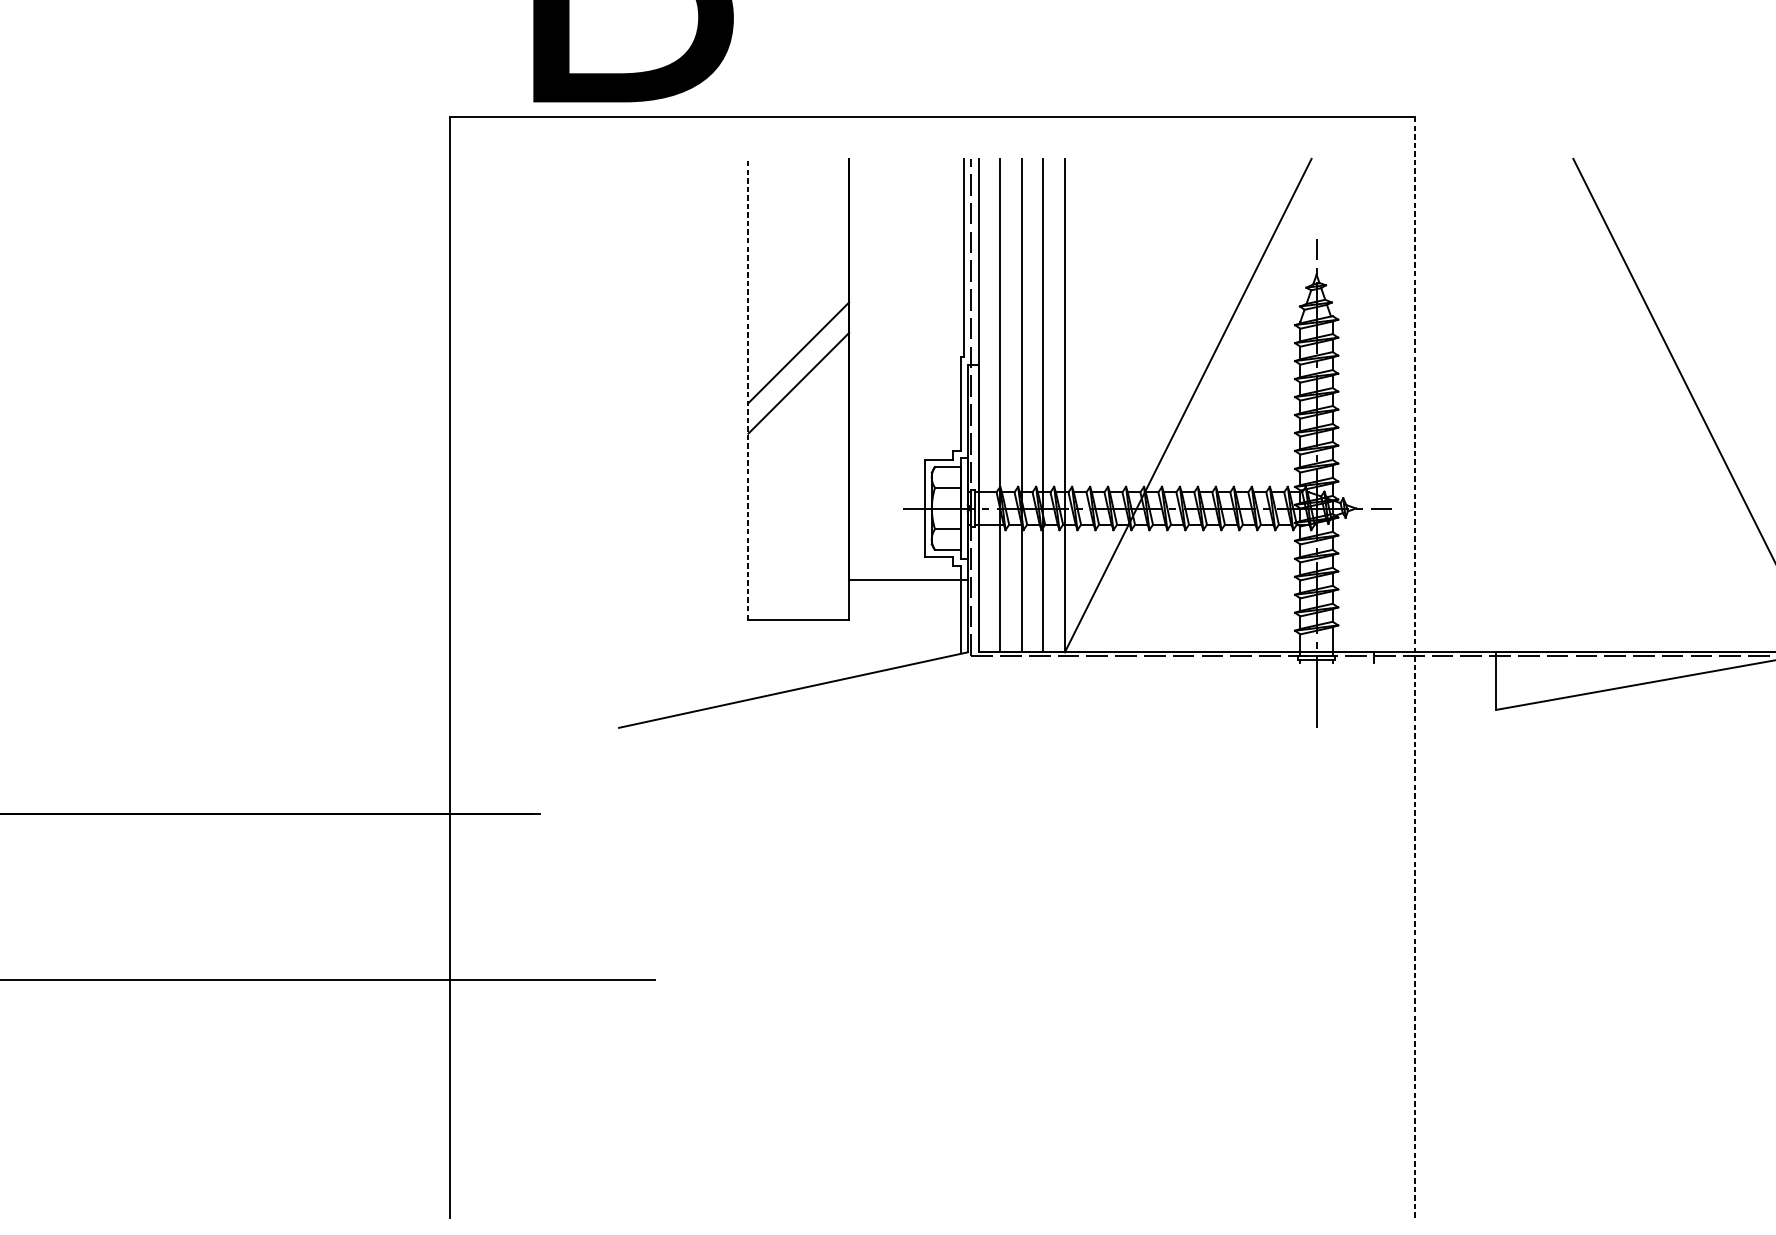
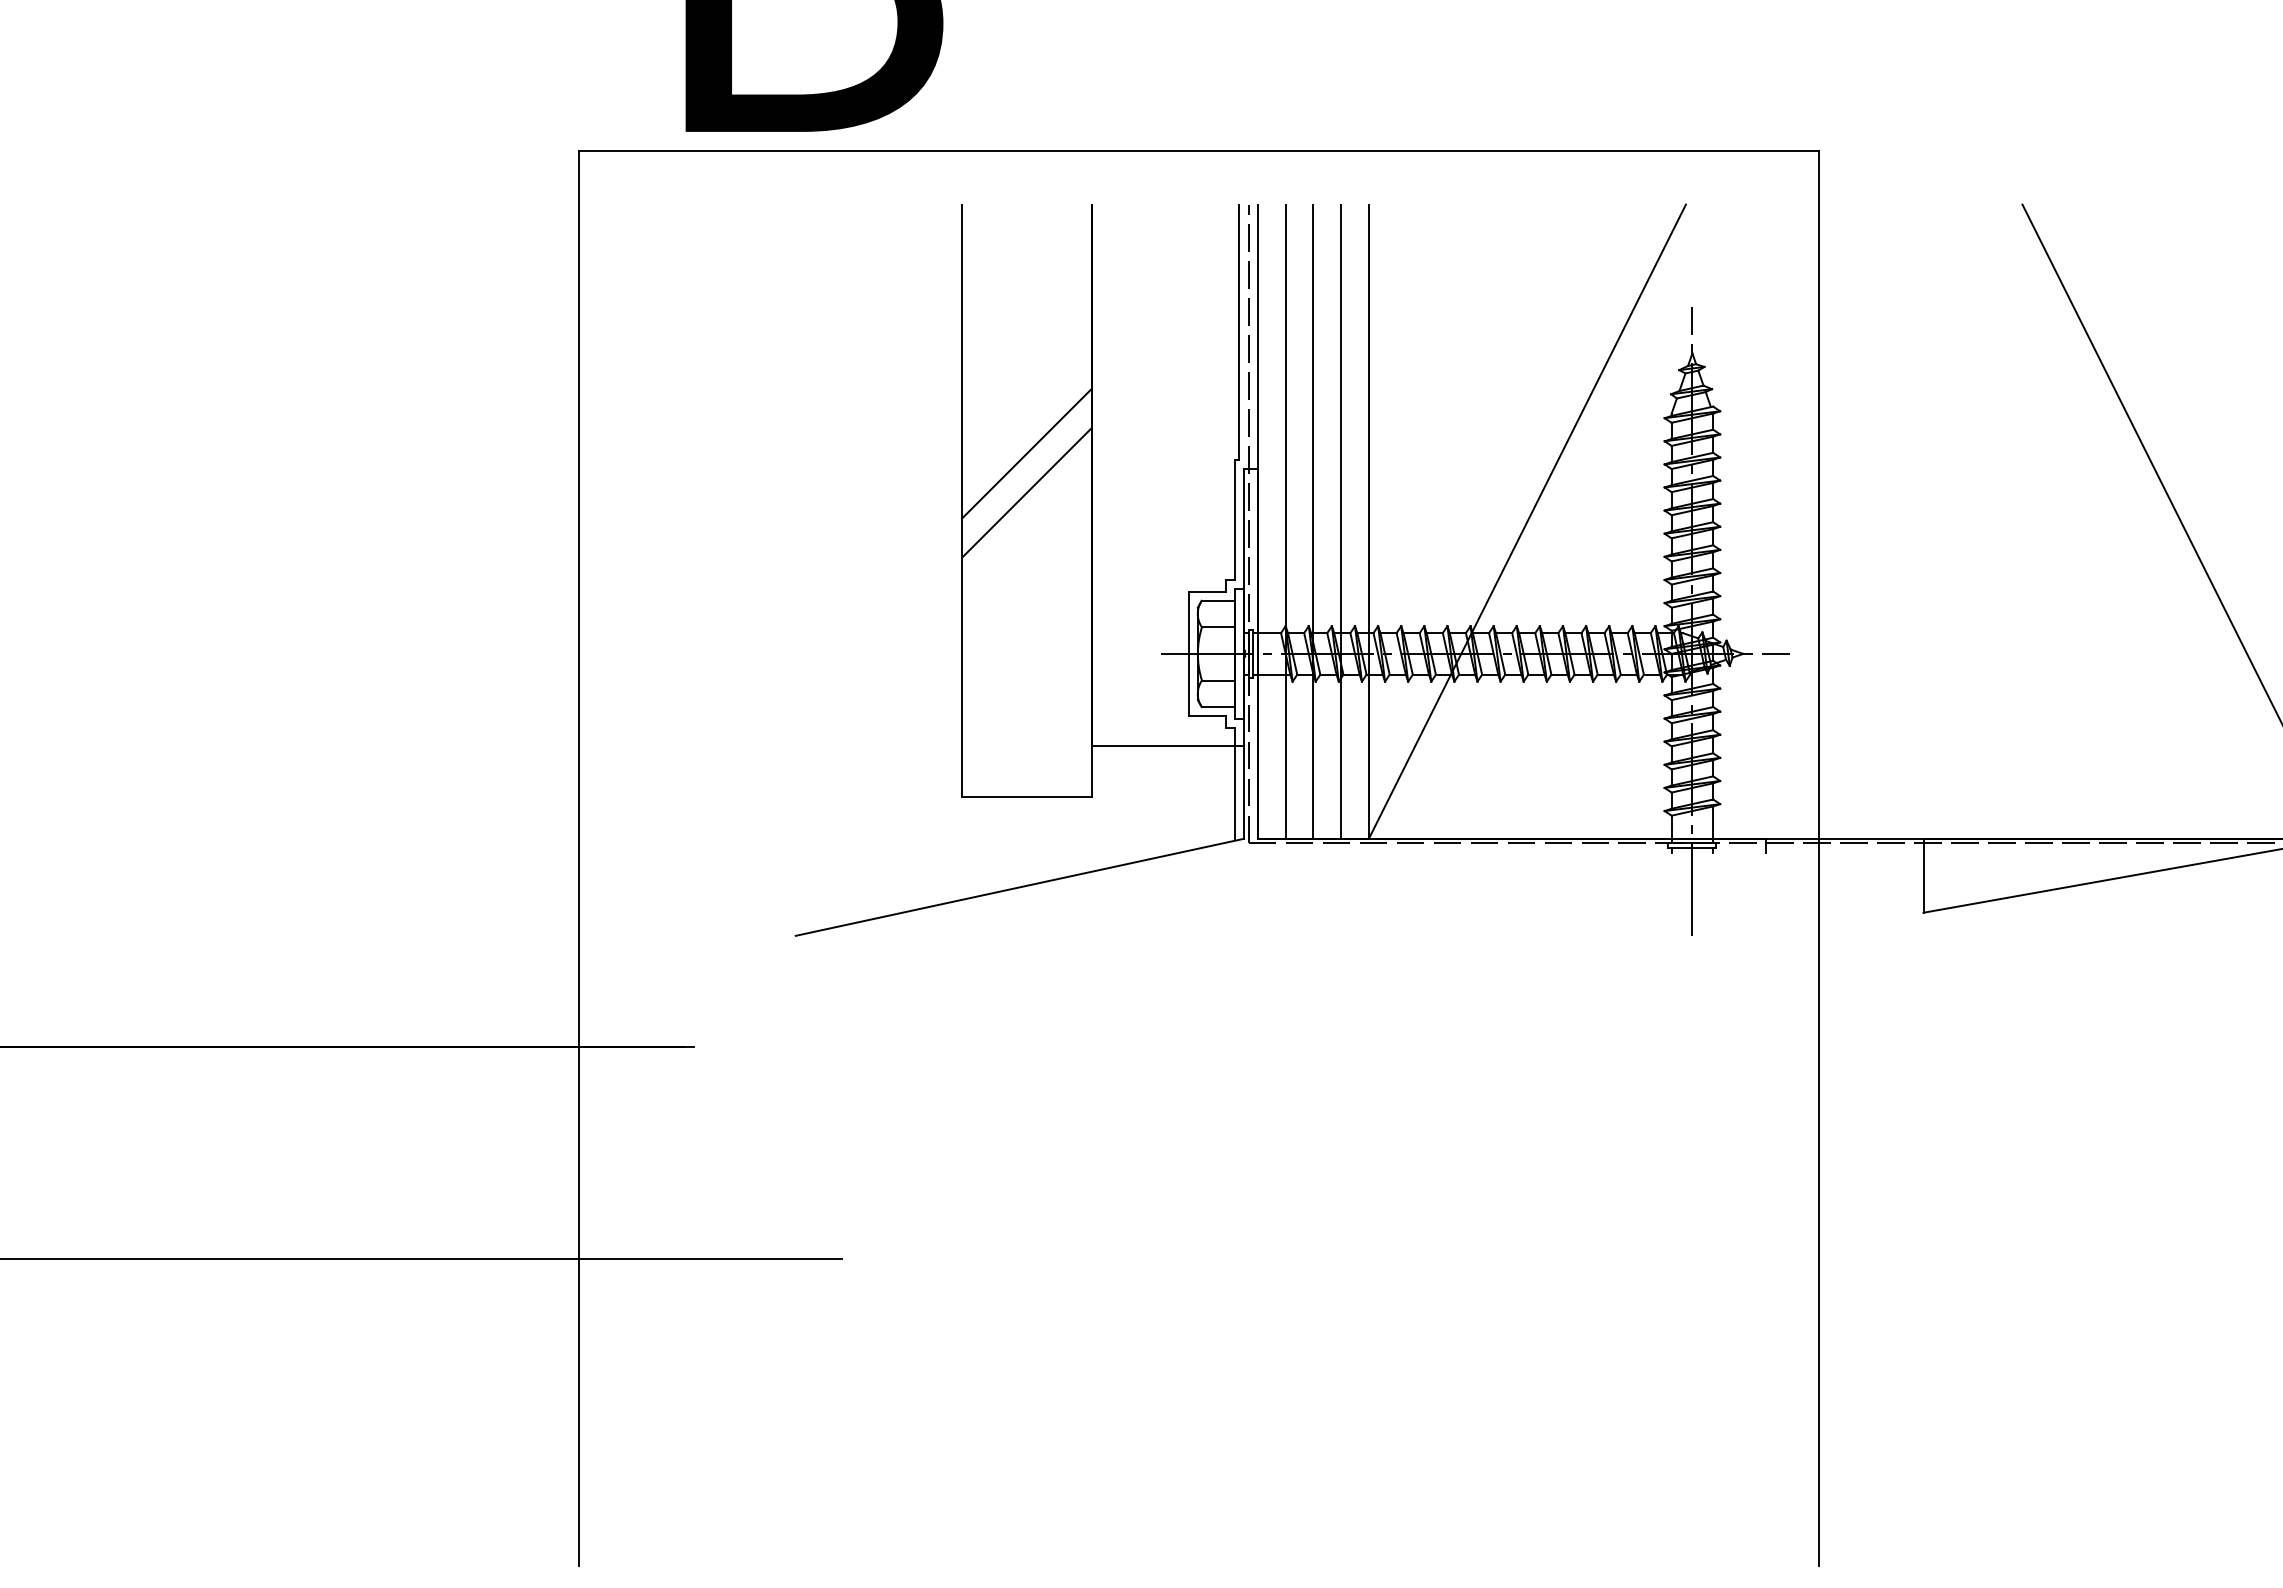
line: (748, 389) -> (962, 500), dashed -> solid
line: (1414, 667) -> (1818, 858), dashed -> solid

